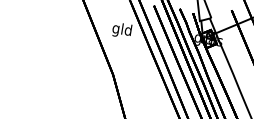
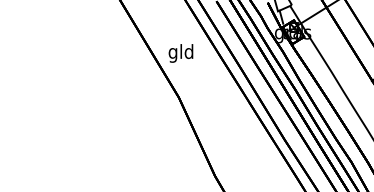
text: (121, 30) -> (180, 53), moved

